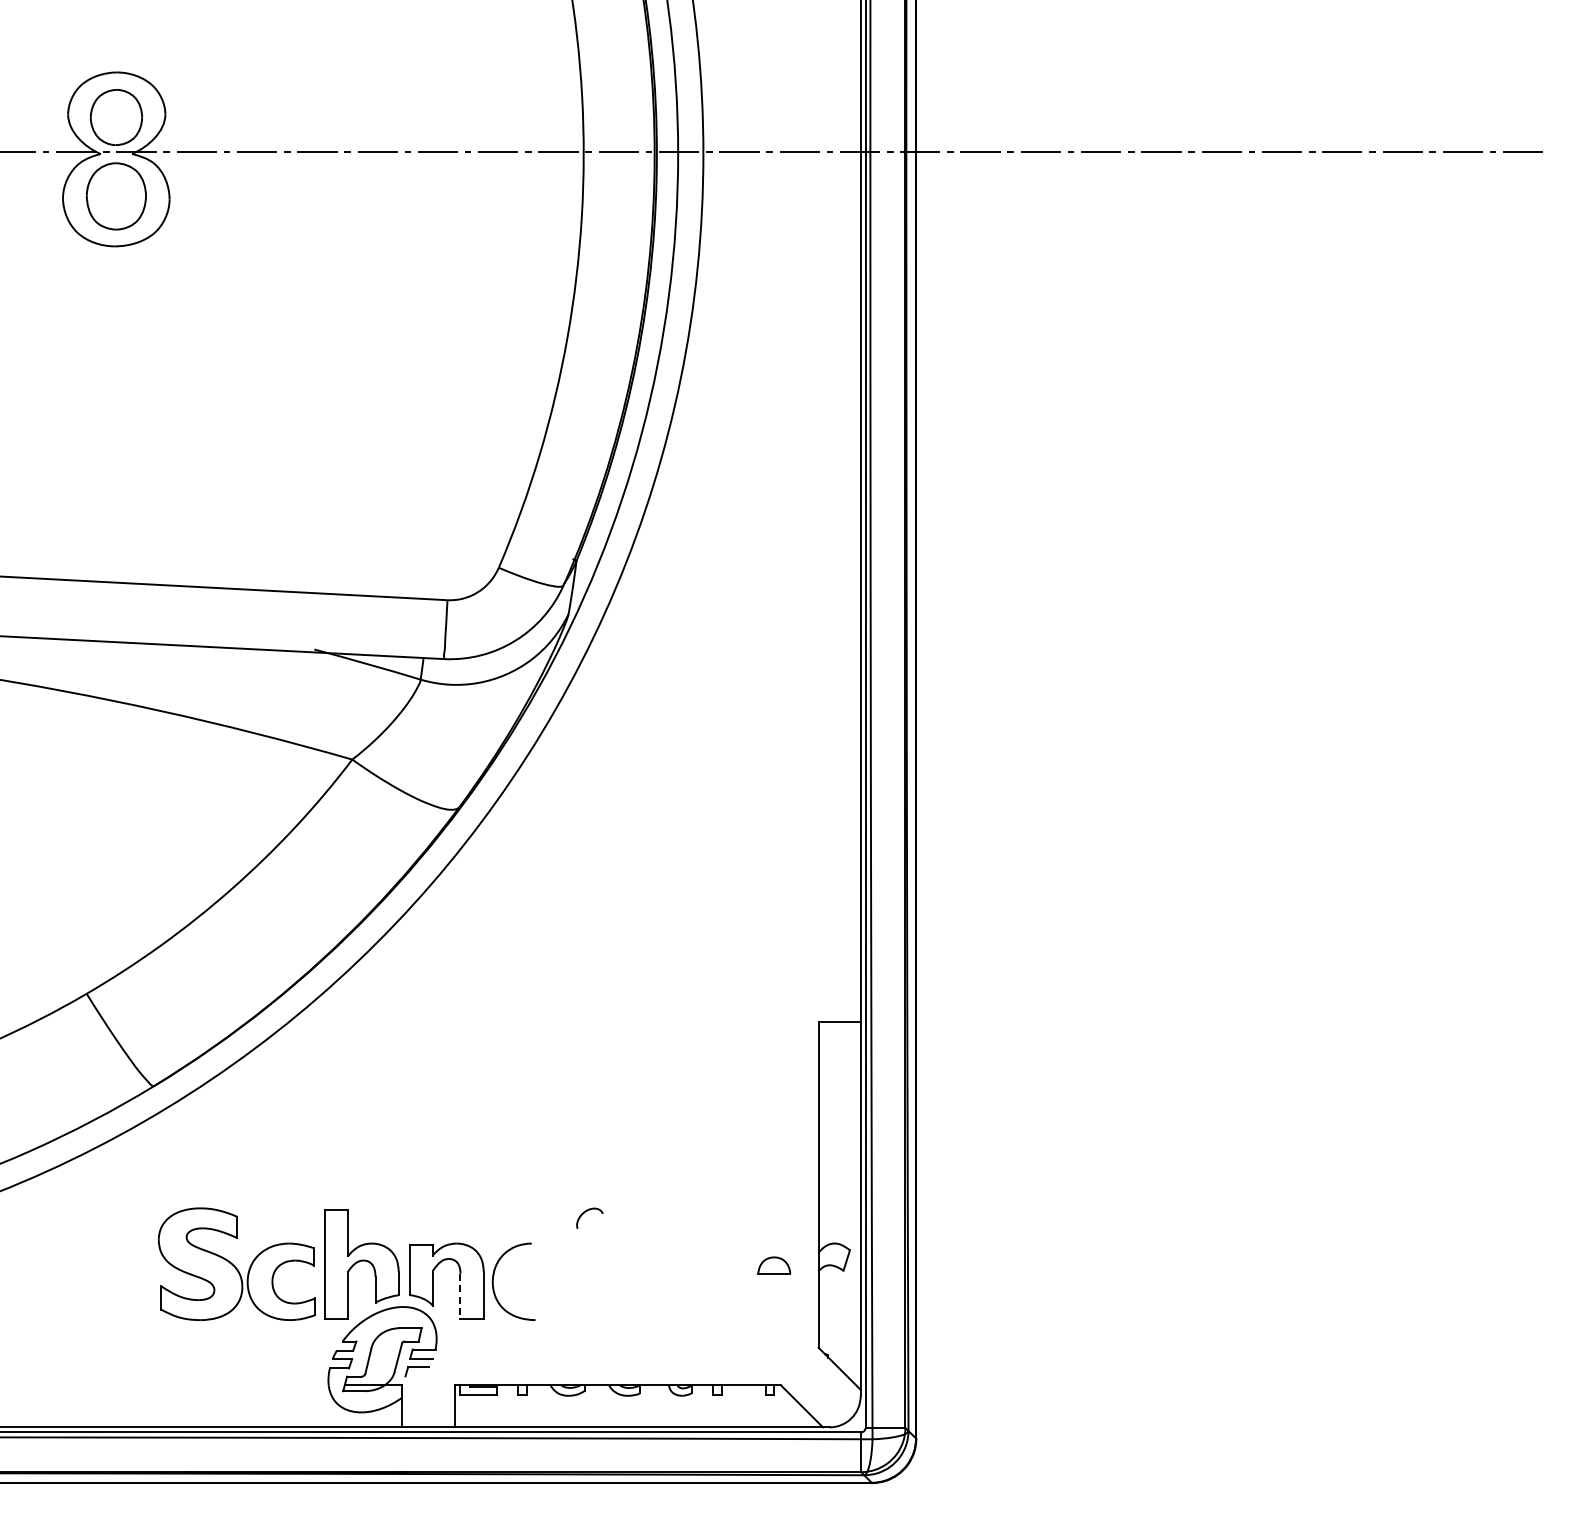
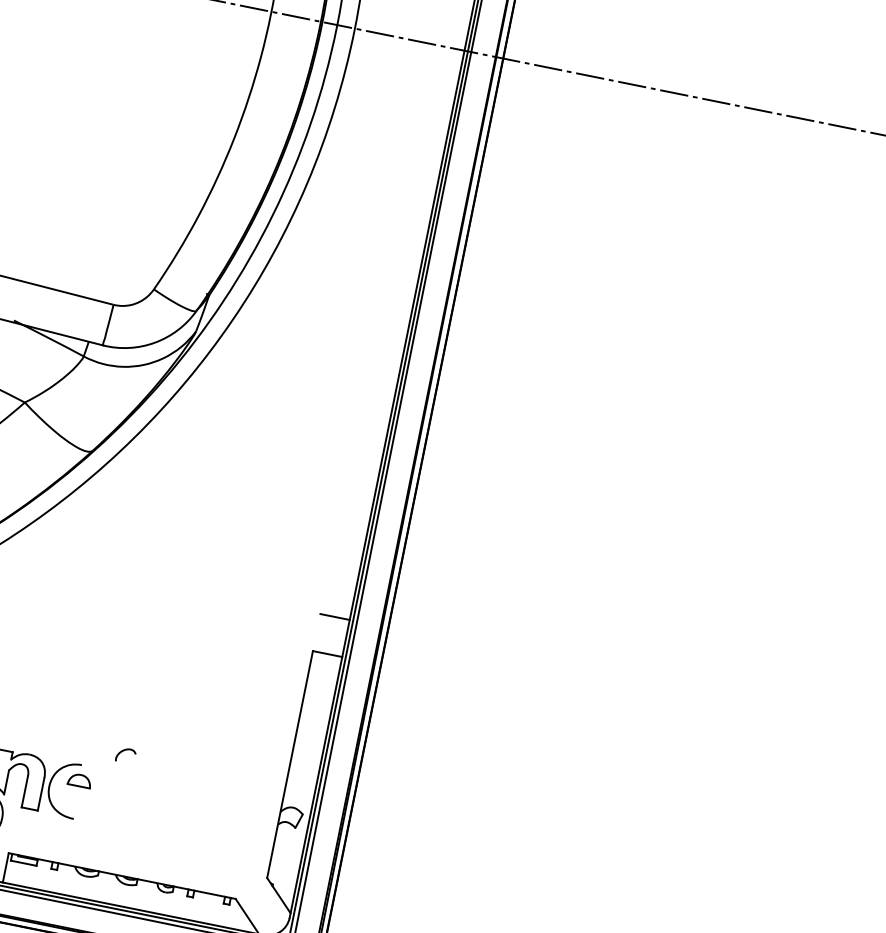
line: (839, 969) -> (334, 617), added
part: (774, 1265) -> (80, 780), moved
line: (460, 1296) -> (24, 792), dashed -> solid

